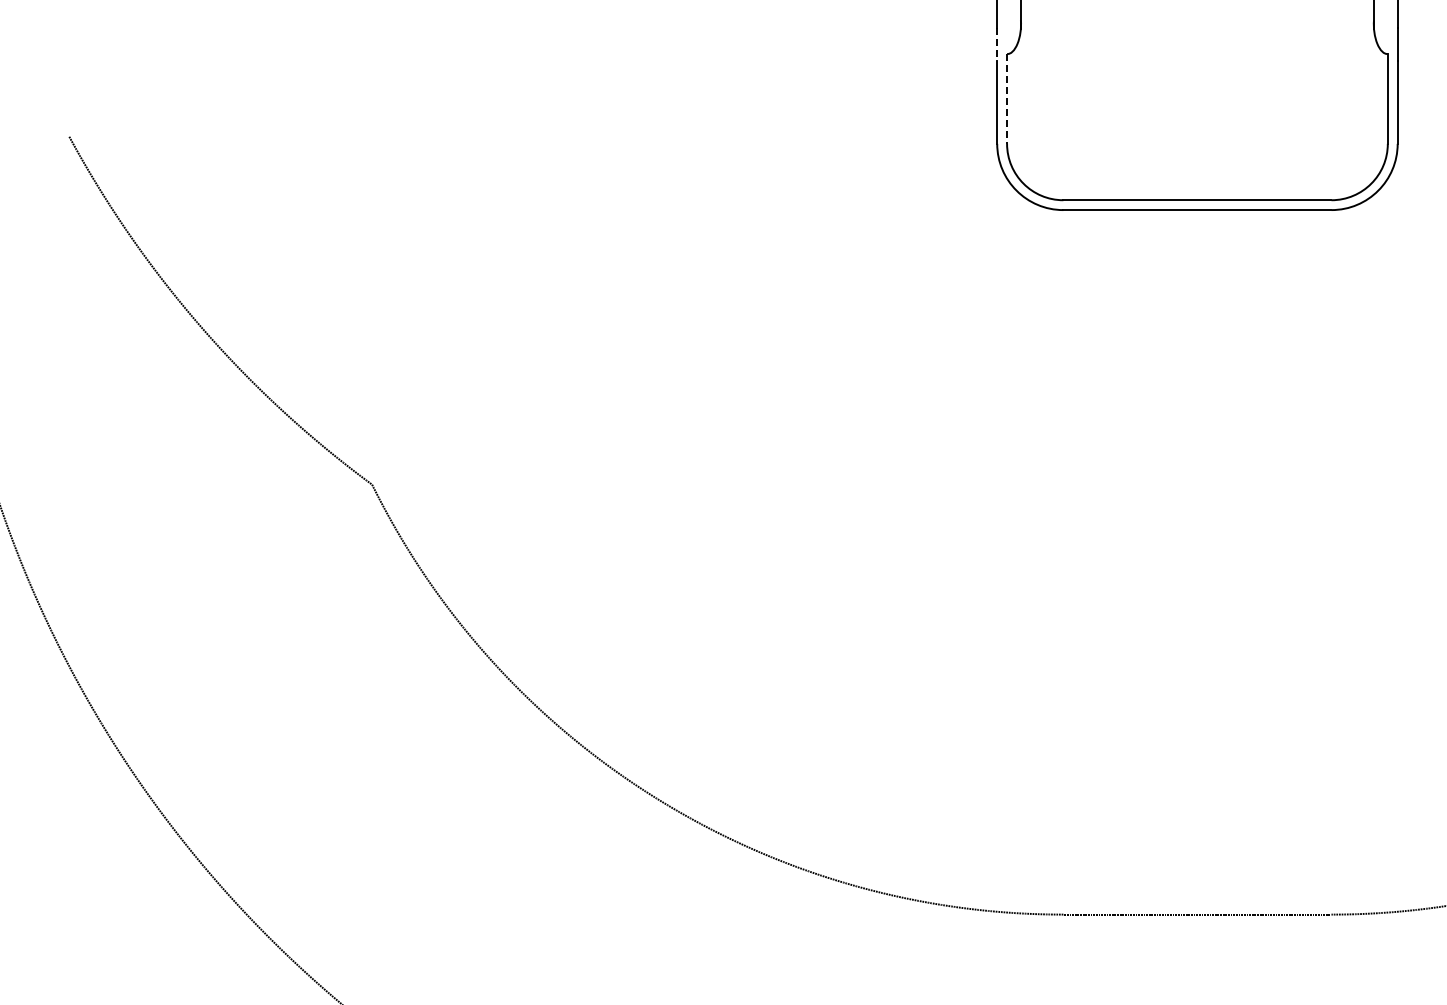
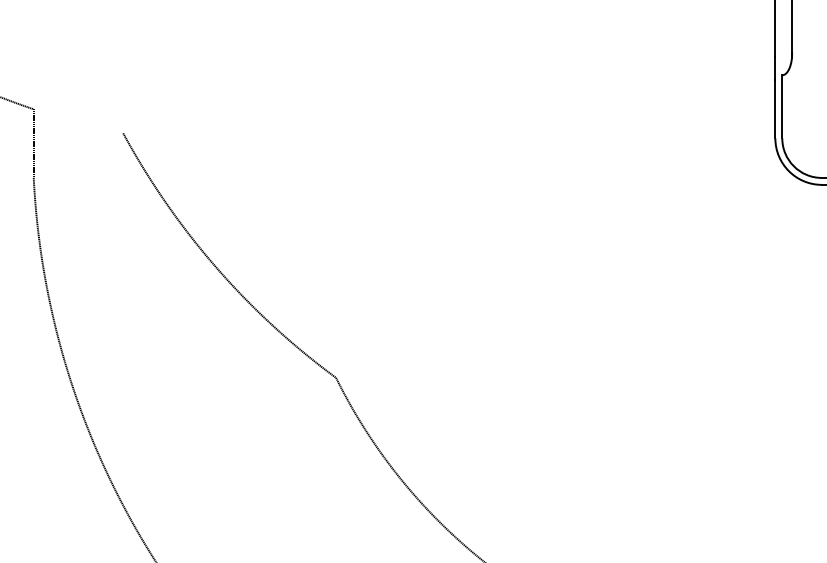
line: (997, 44) -> (775, 68), dashed -> solid
line: (1007, 98) -> (782, 106), dashed -> solid

